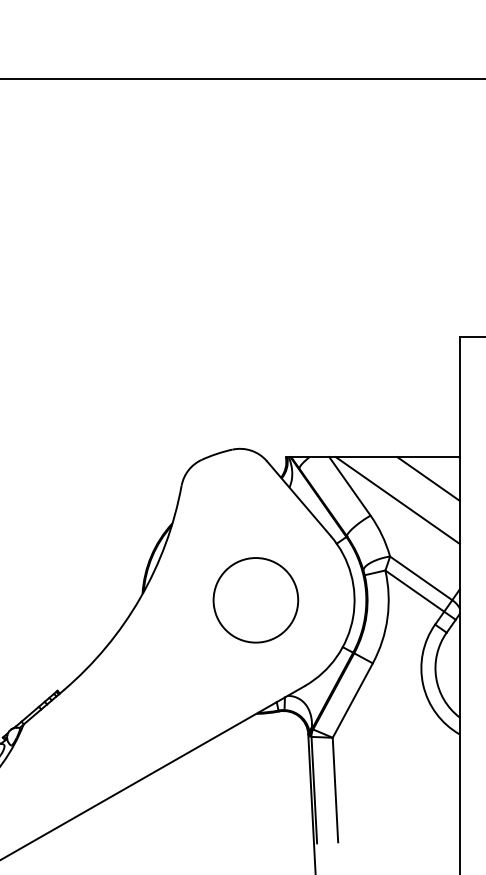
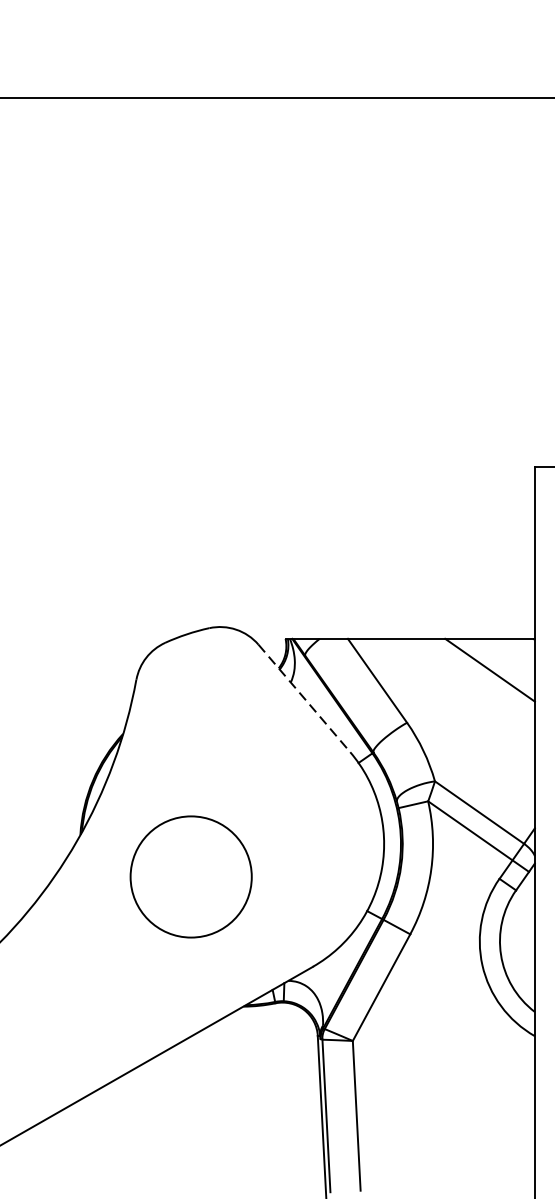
line: (299, 499) -> (305, 699), solid -> dashed
line: (397, 500) -> (445, 701), removed
circle: (255, 600) -> (190, 877), moved

